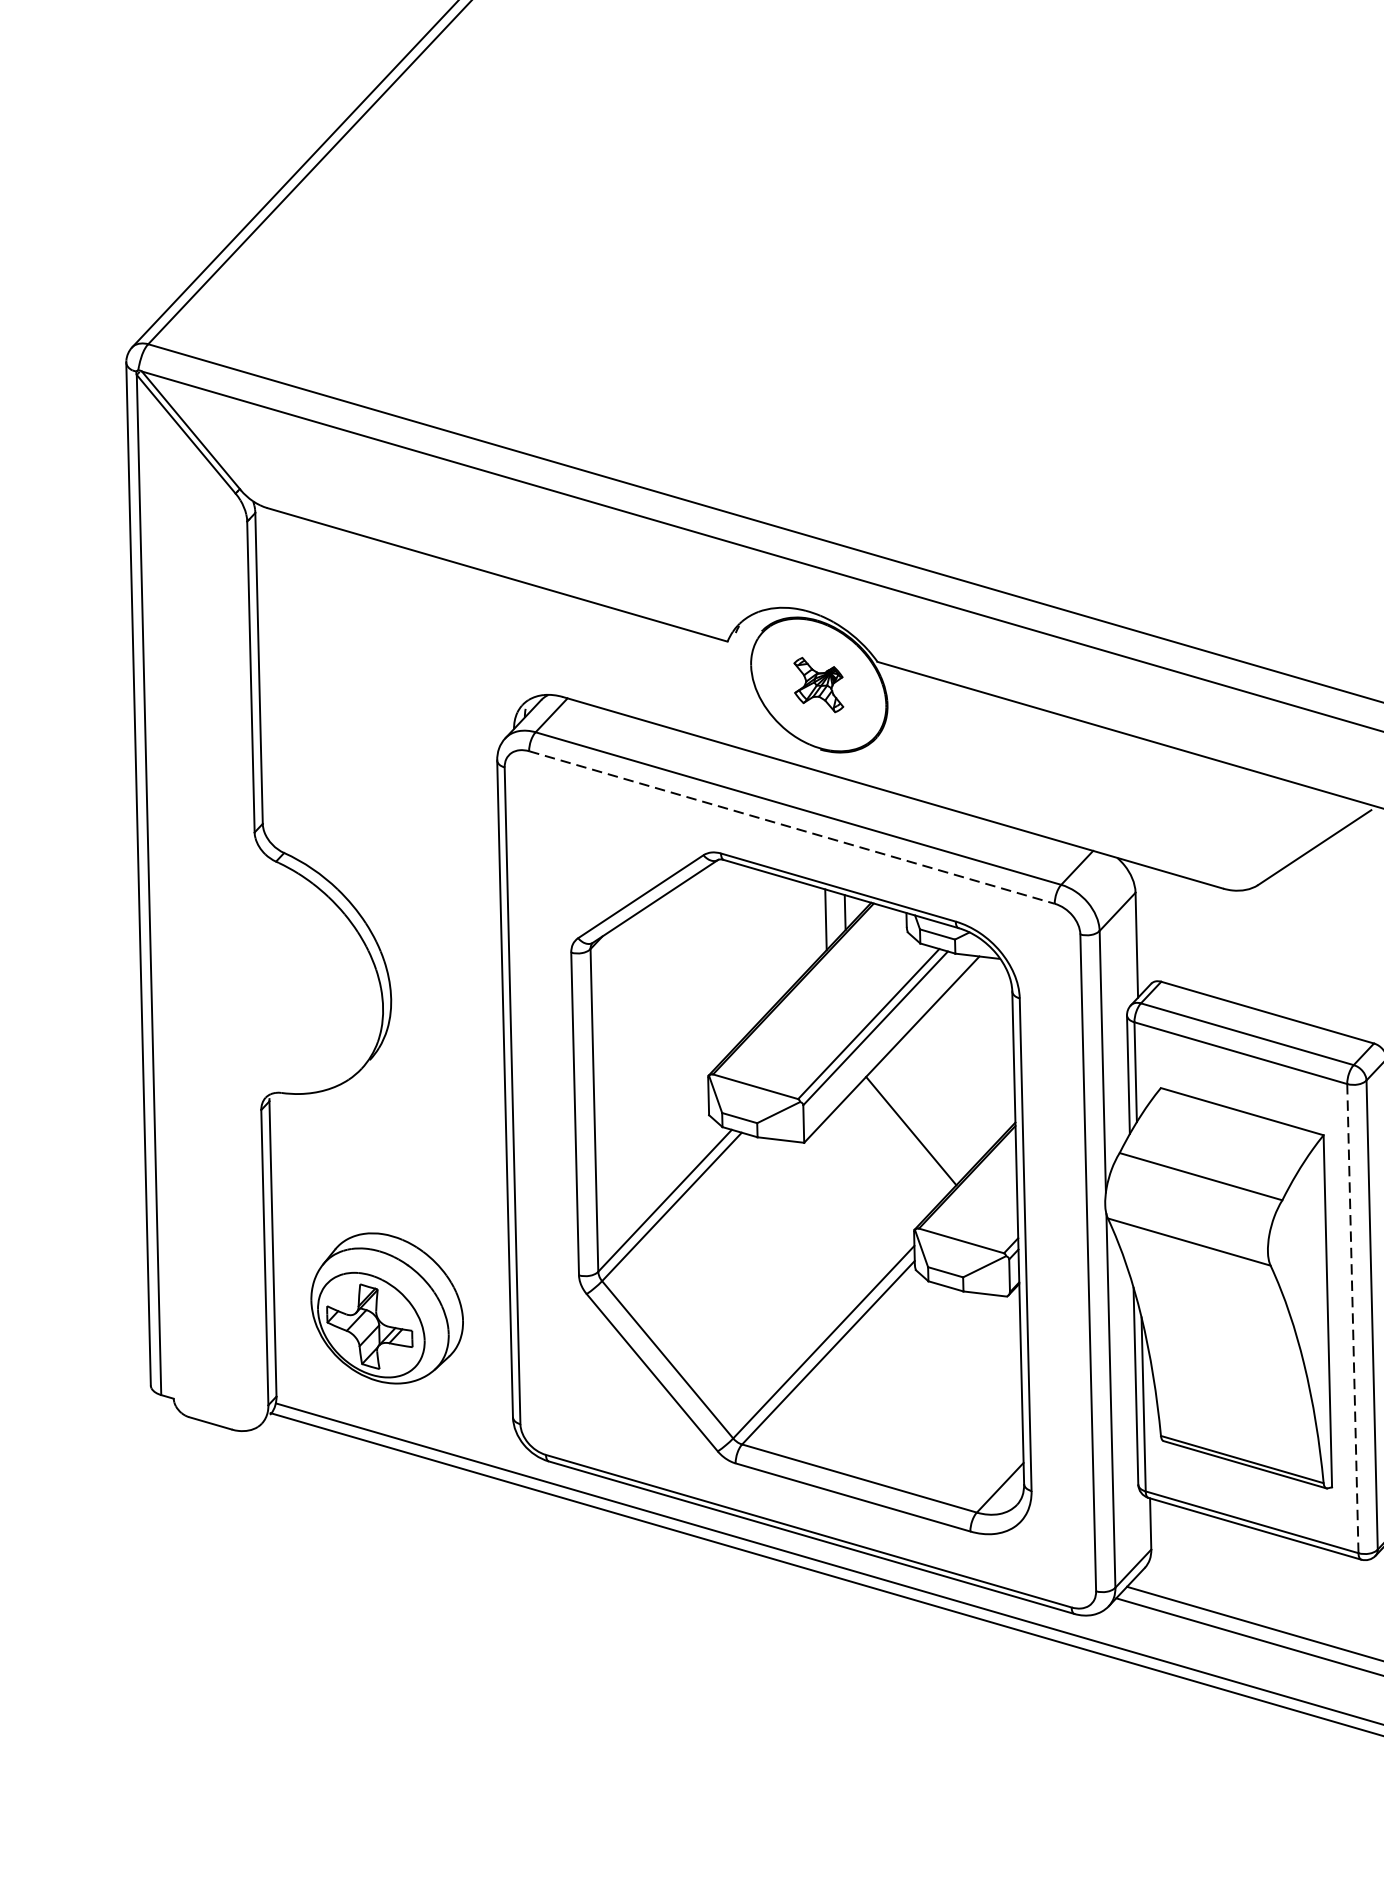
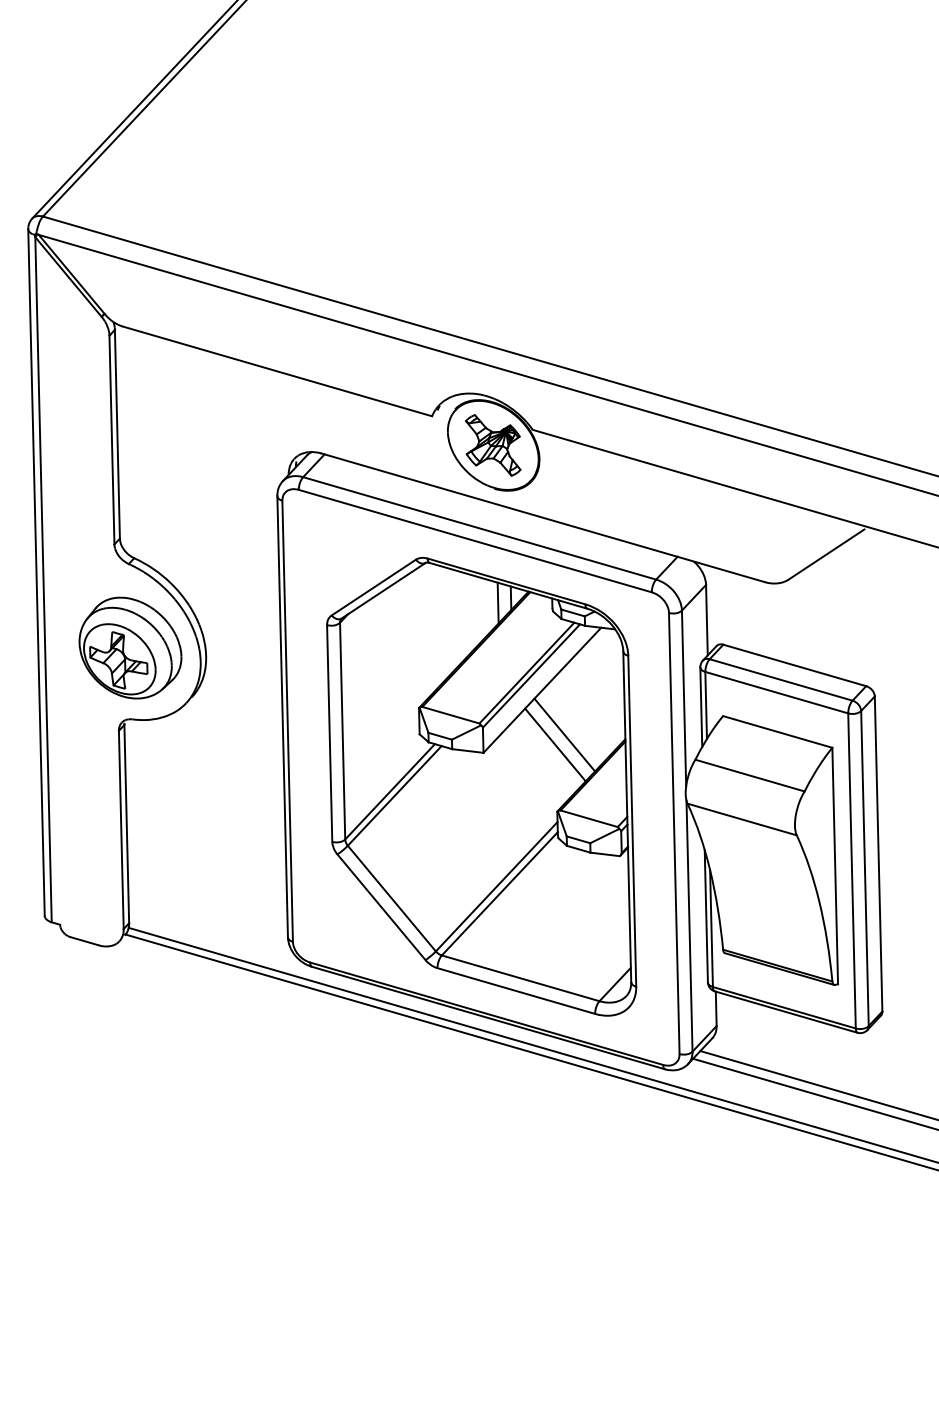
part: (819, 685) -> (493, 445), size x1.67
line: (792, 828) -> (475, 541), dashed -> solid
line: (924, 1115) -> (564, 734), added
part: (387, 1307) -> (130, 647), moved
line: (1353, 1317) -> (852, 870), dashed -> solid

